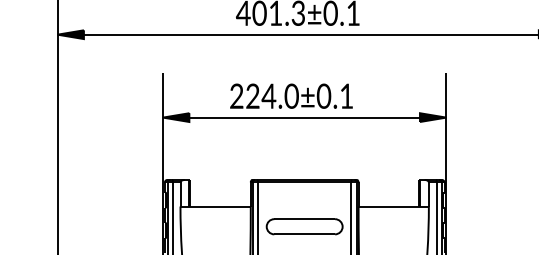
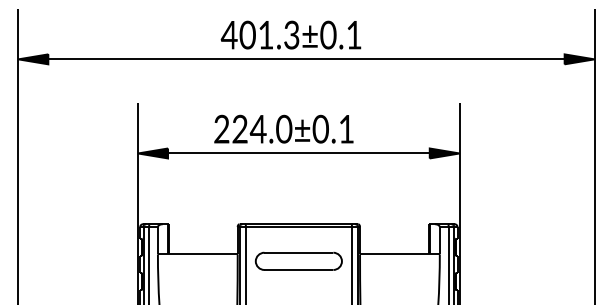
part: (304, 226) -> (298, 260), moved

